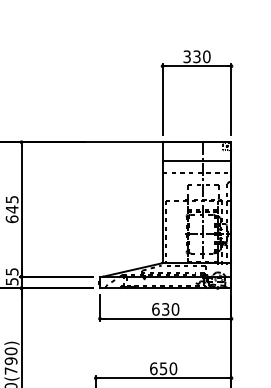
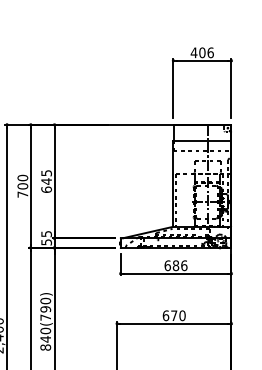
text: (195, 56) -> (201, 52), 330 -> 406
text: (169, 309) -> (179, 265), 630 -> 686
text: (163, 368) -> (174, 315), 650 -> 670

